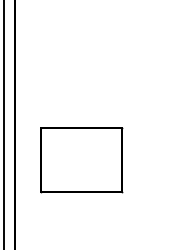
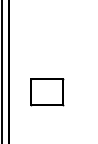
part: (82, 160) -> (47, 92), size x0.7

